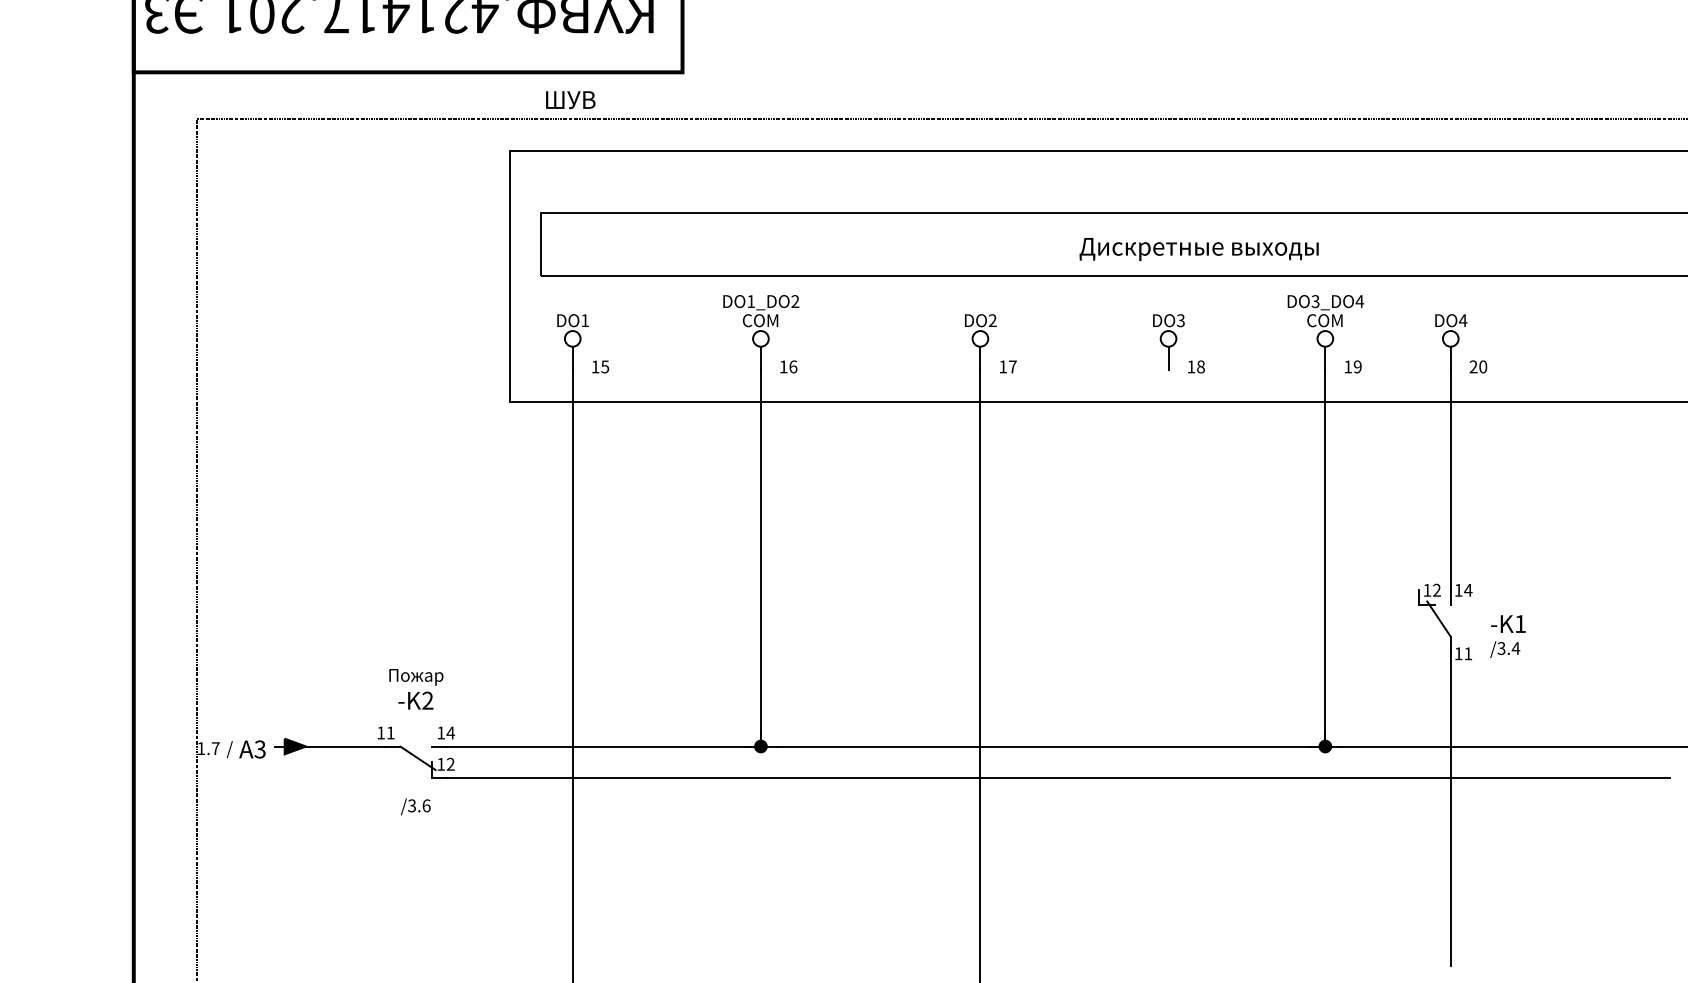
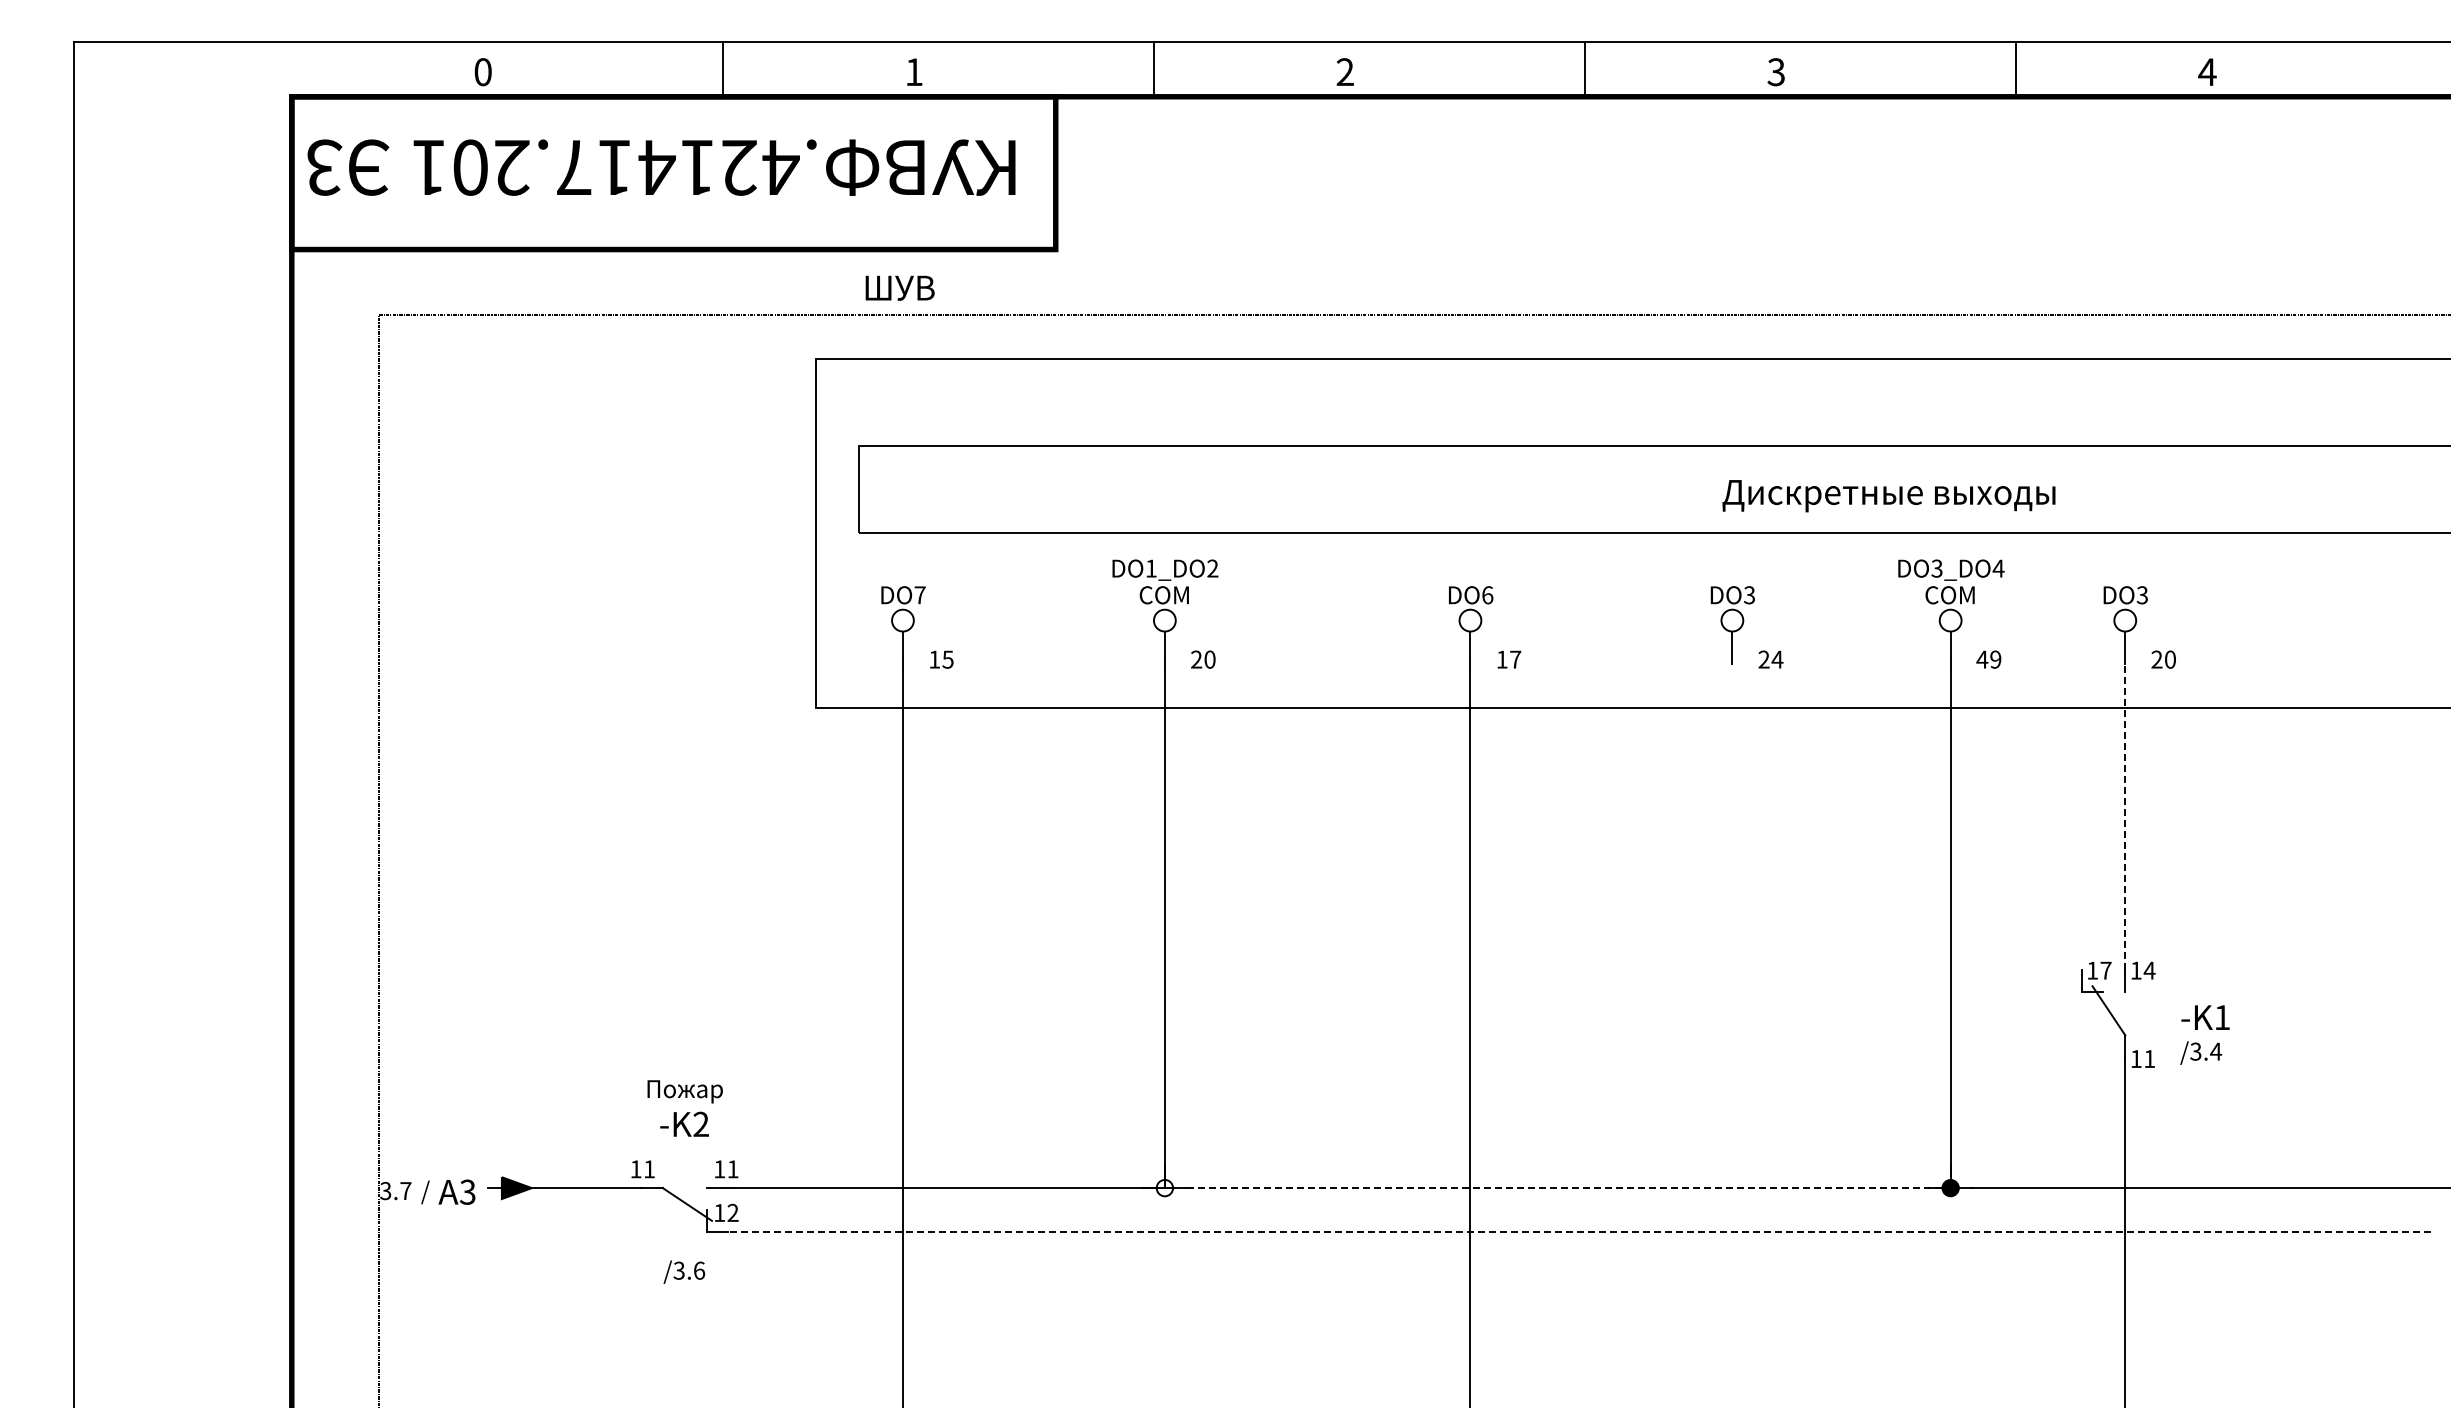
text: (1198, 249) -> (1888, 496), moved
text: (584, 320) -> (919, 595), DO1 -> DO7
text: (992, 320) -> (1487, 595), DO2 -> DO6
text: (1463, 320) -> (2142, 595), DO4 -> DO3
text: (788, 366) -> (1203, 659), 16 -> 20
text: (1195, 366) -> (1770, 659), 18 -> 24
text: (1348, 366) -> (1982, 659), 19 -> 49
line: (1450, 480) -> (2125, 817), solid -> dashed
text: (1436, 590) -> (2105, 970), 12 -> 17
text: (451, 733) -> (733, 1169), 14 -> 11
fill: (760, 746) -> (1164, 1187), removed
line: (1050, 746) -> (1568, 1188), solid -> dashed
text: (201, 748) -> (385, 1191), 1.7 -> 3.7
line: (1058, 777) -> (1579, 1231), solid -> dashed

